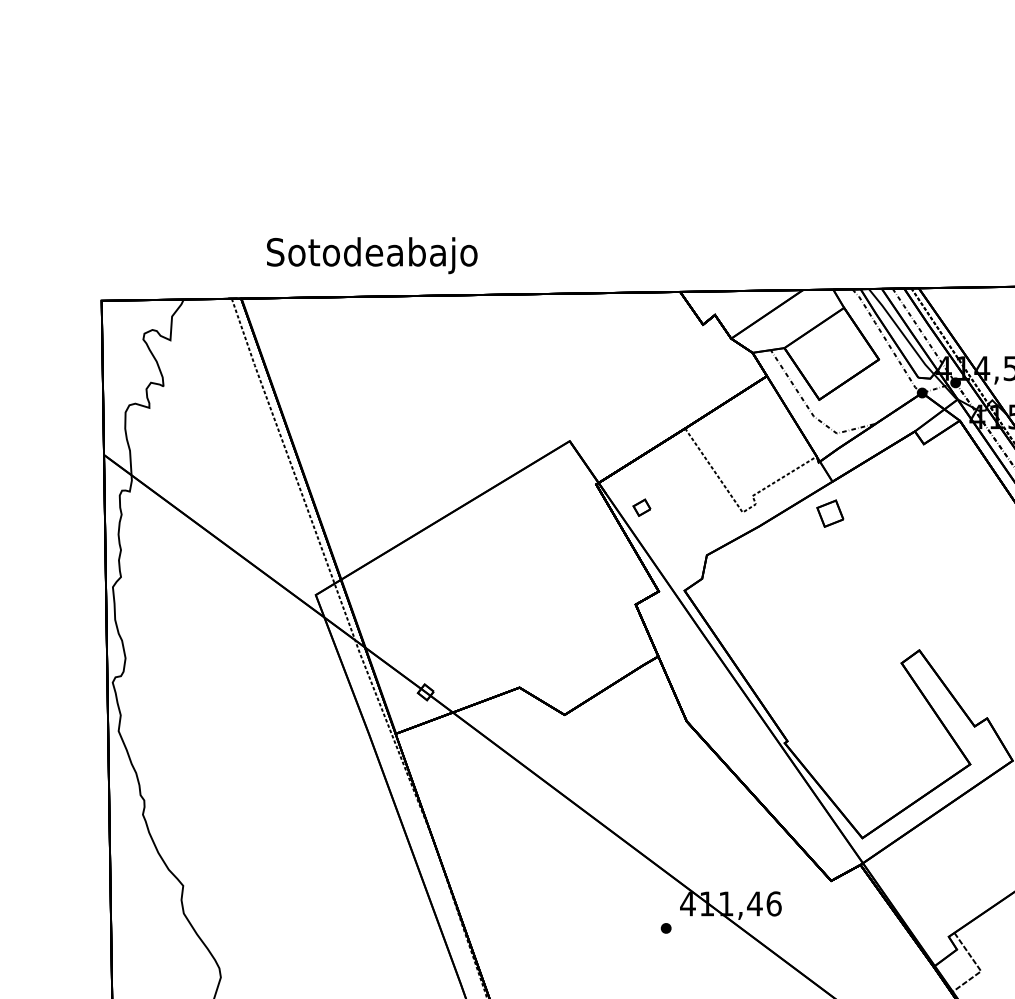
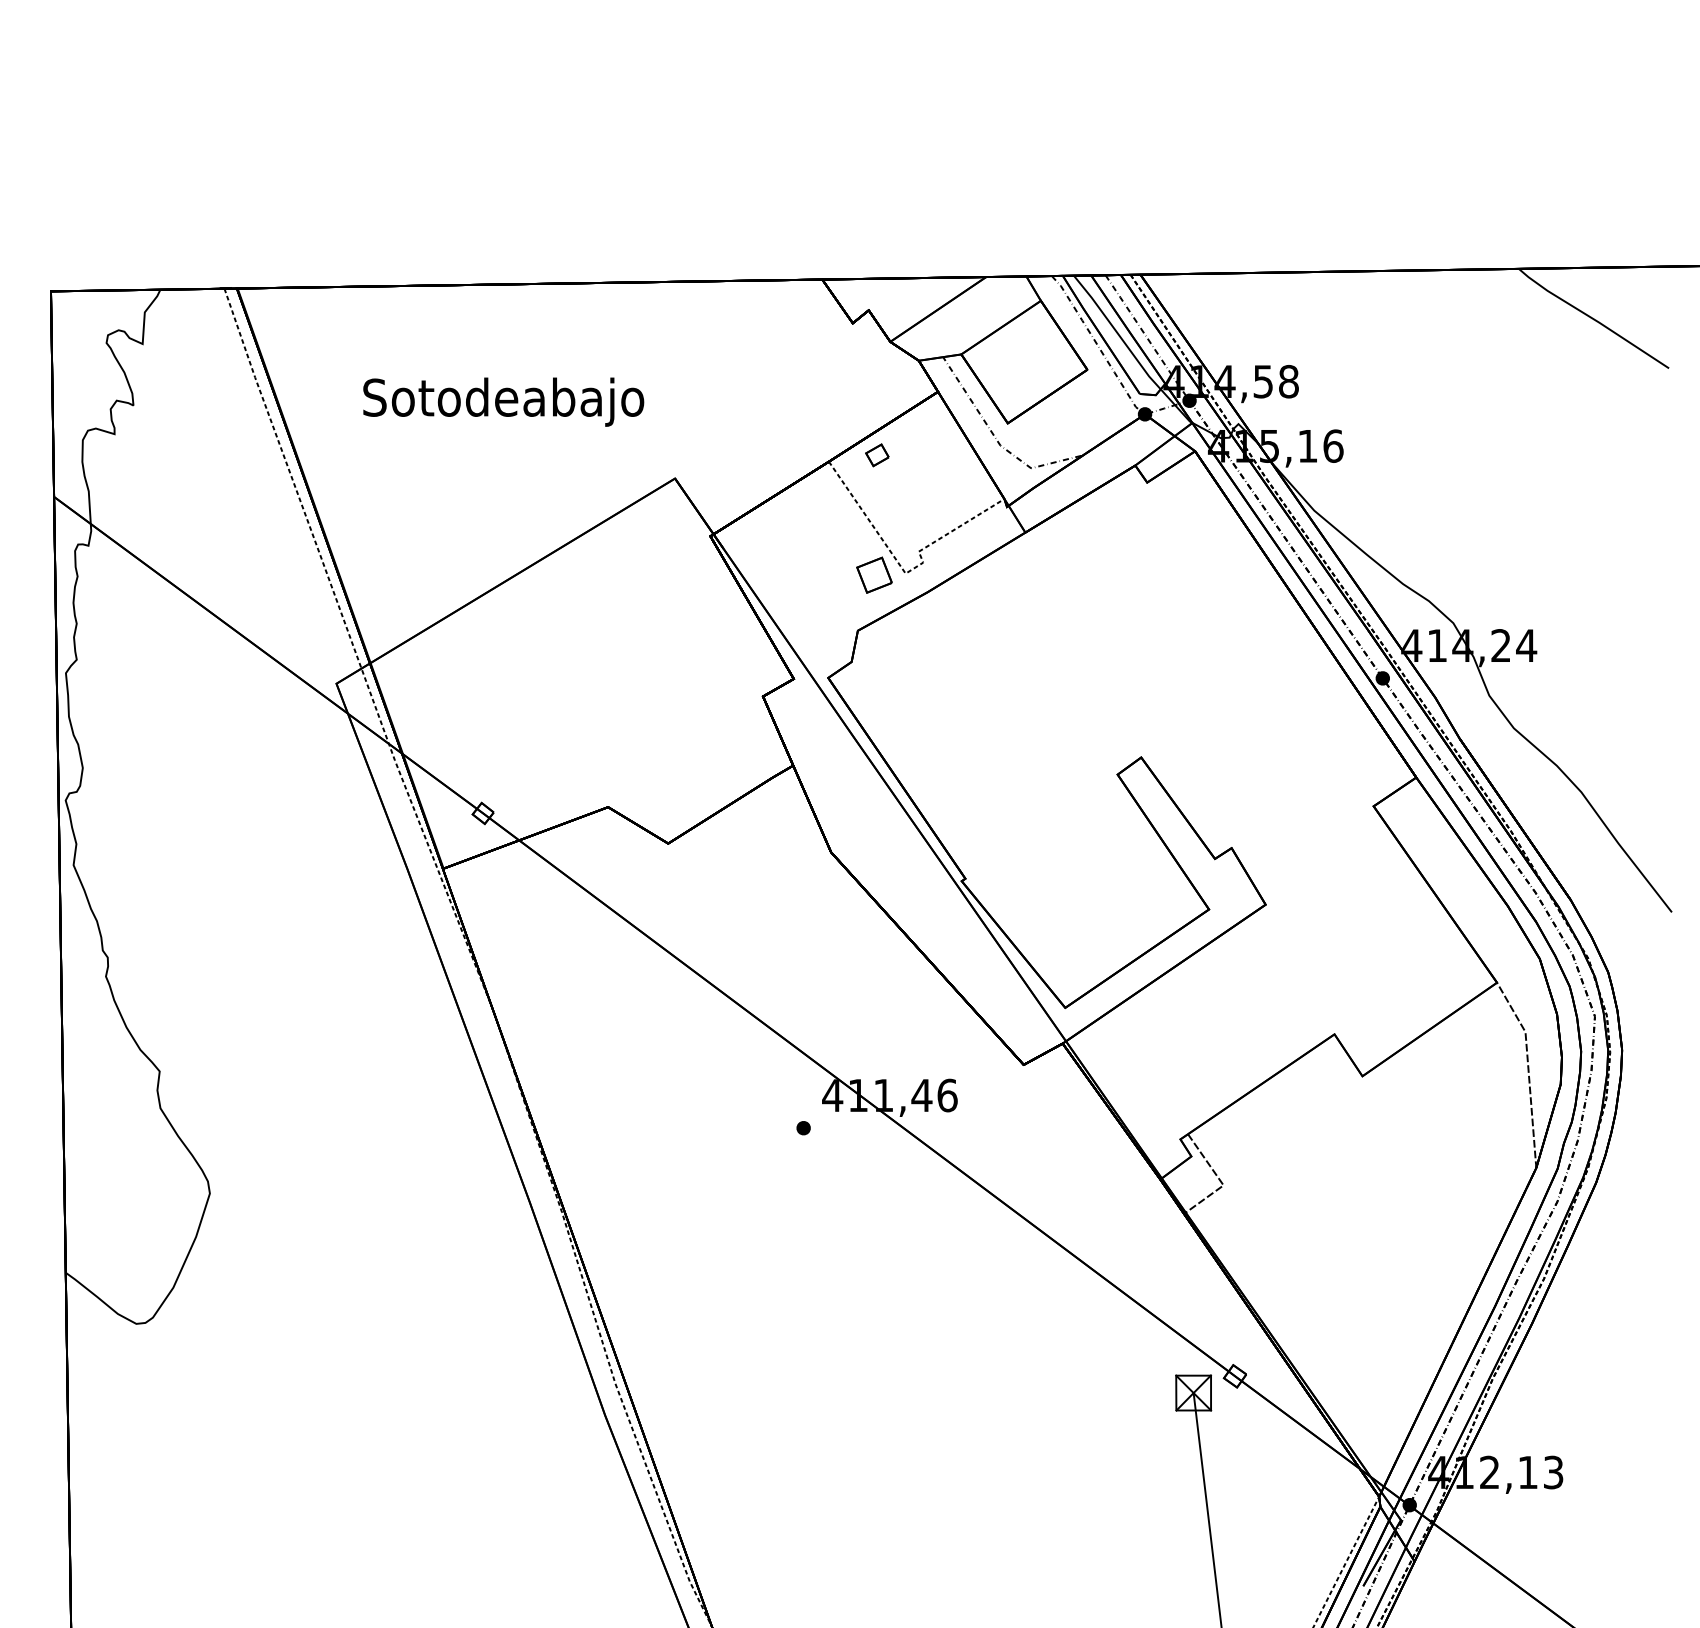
text: (372, 255) -> (503, 401), moved
part: (642, 507) -> (877, 455), moved
part: (830, 513) -> (874, 574), moved

